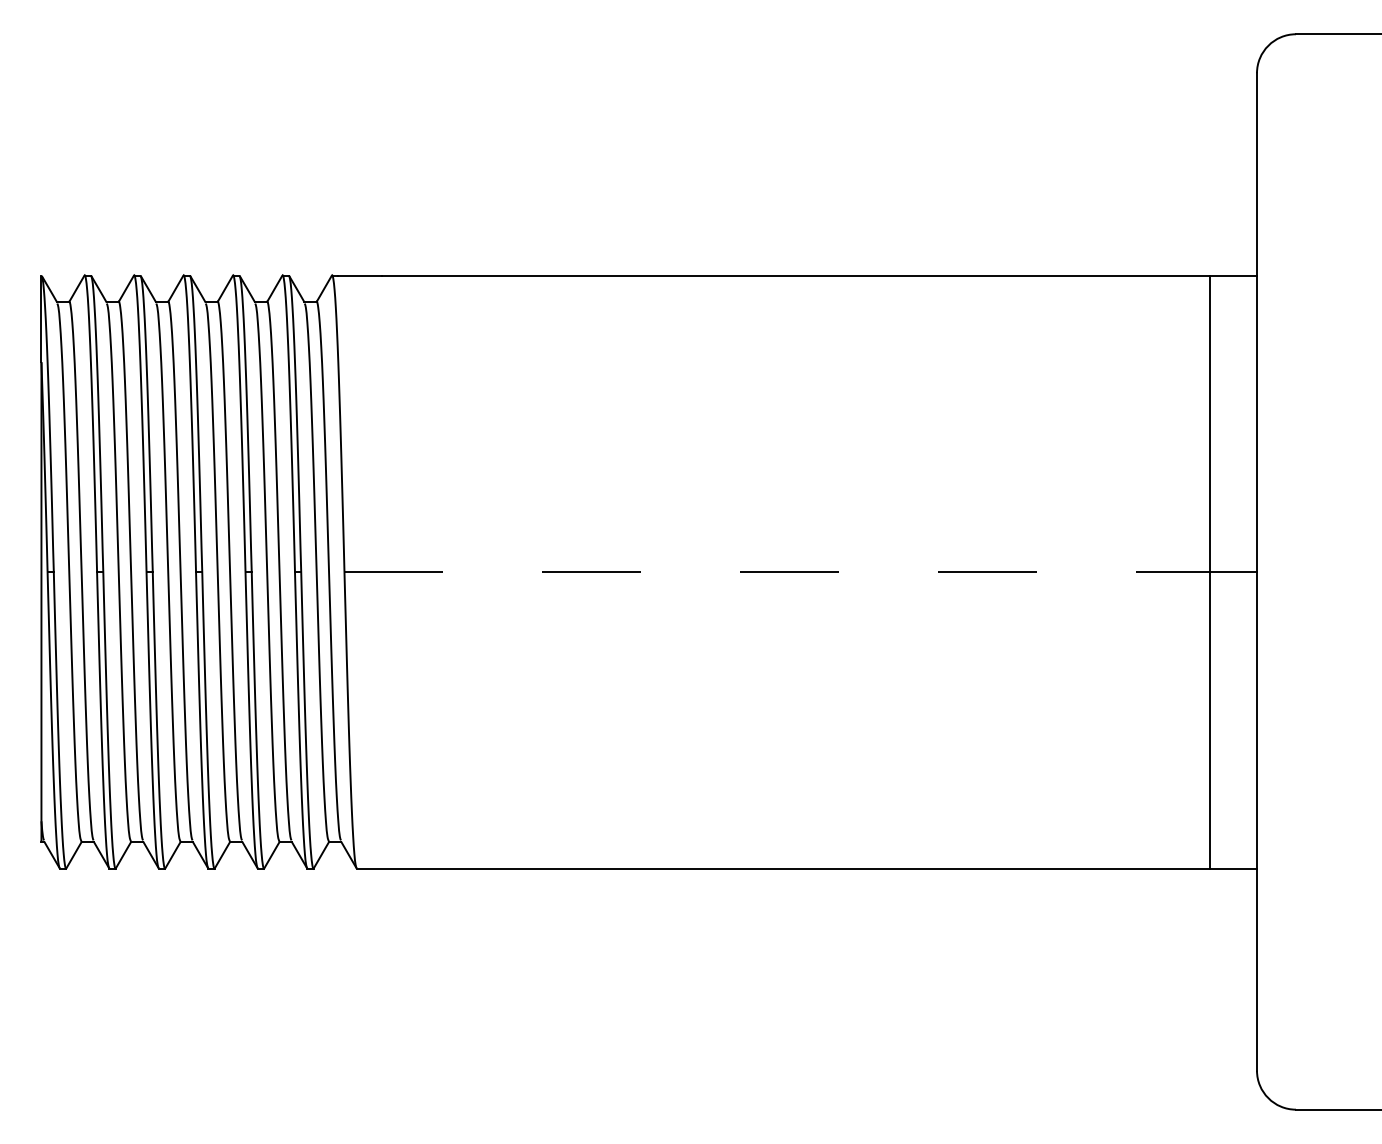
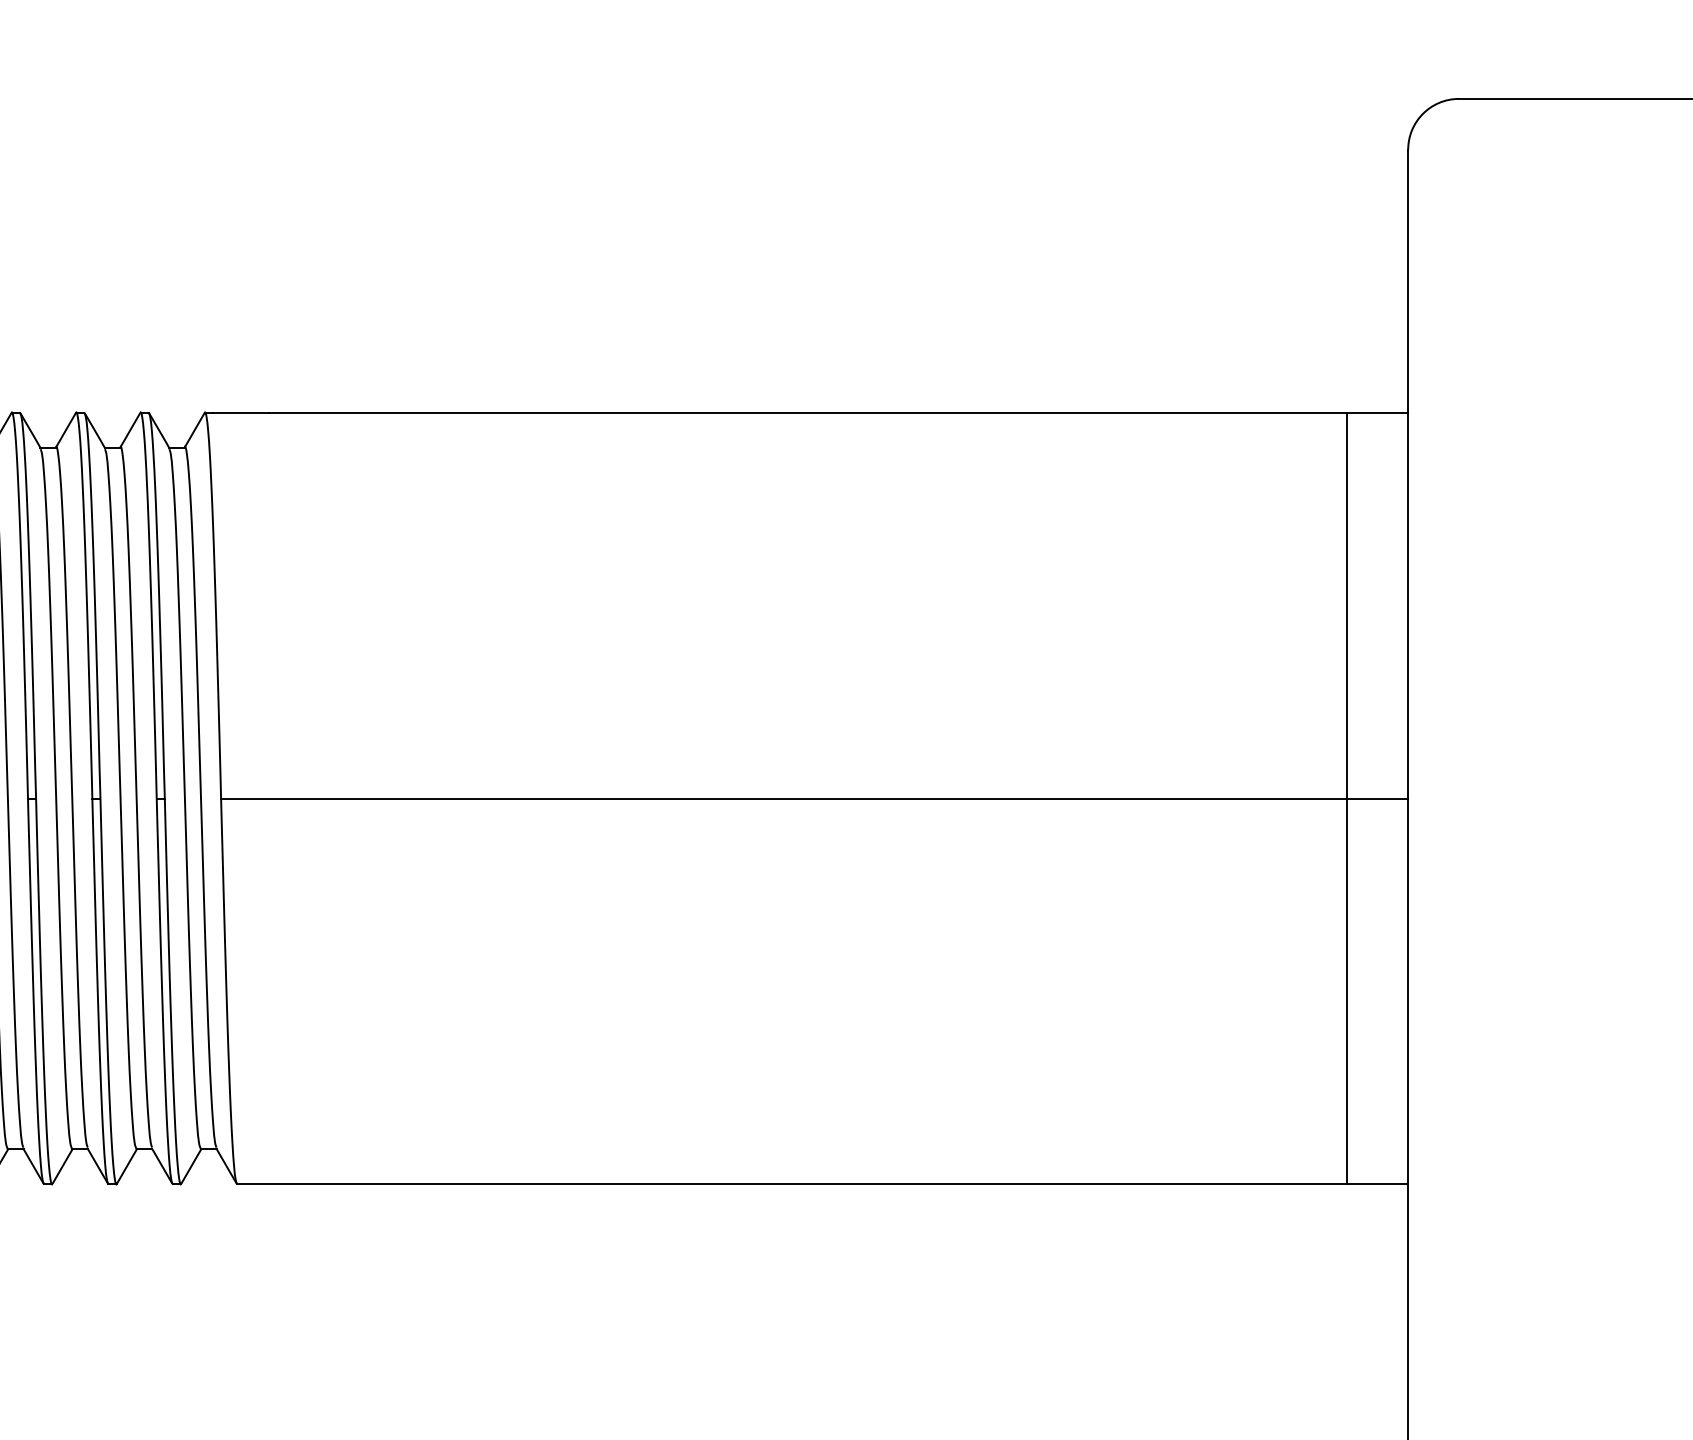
line: (777, 572) -> (784, 799), dashed -> solid

